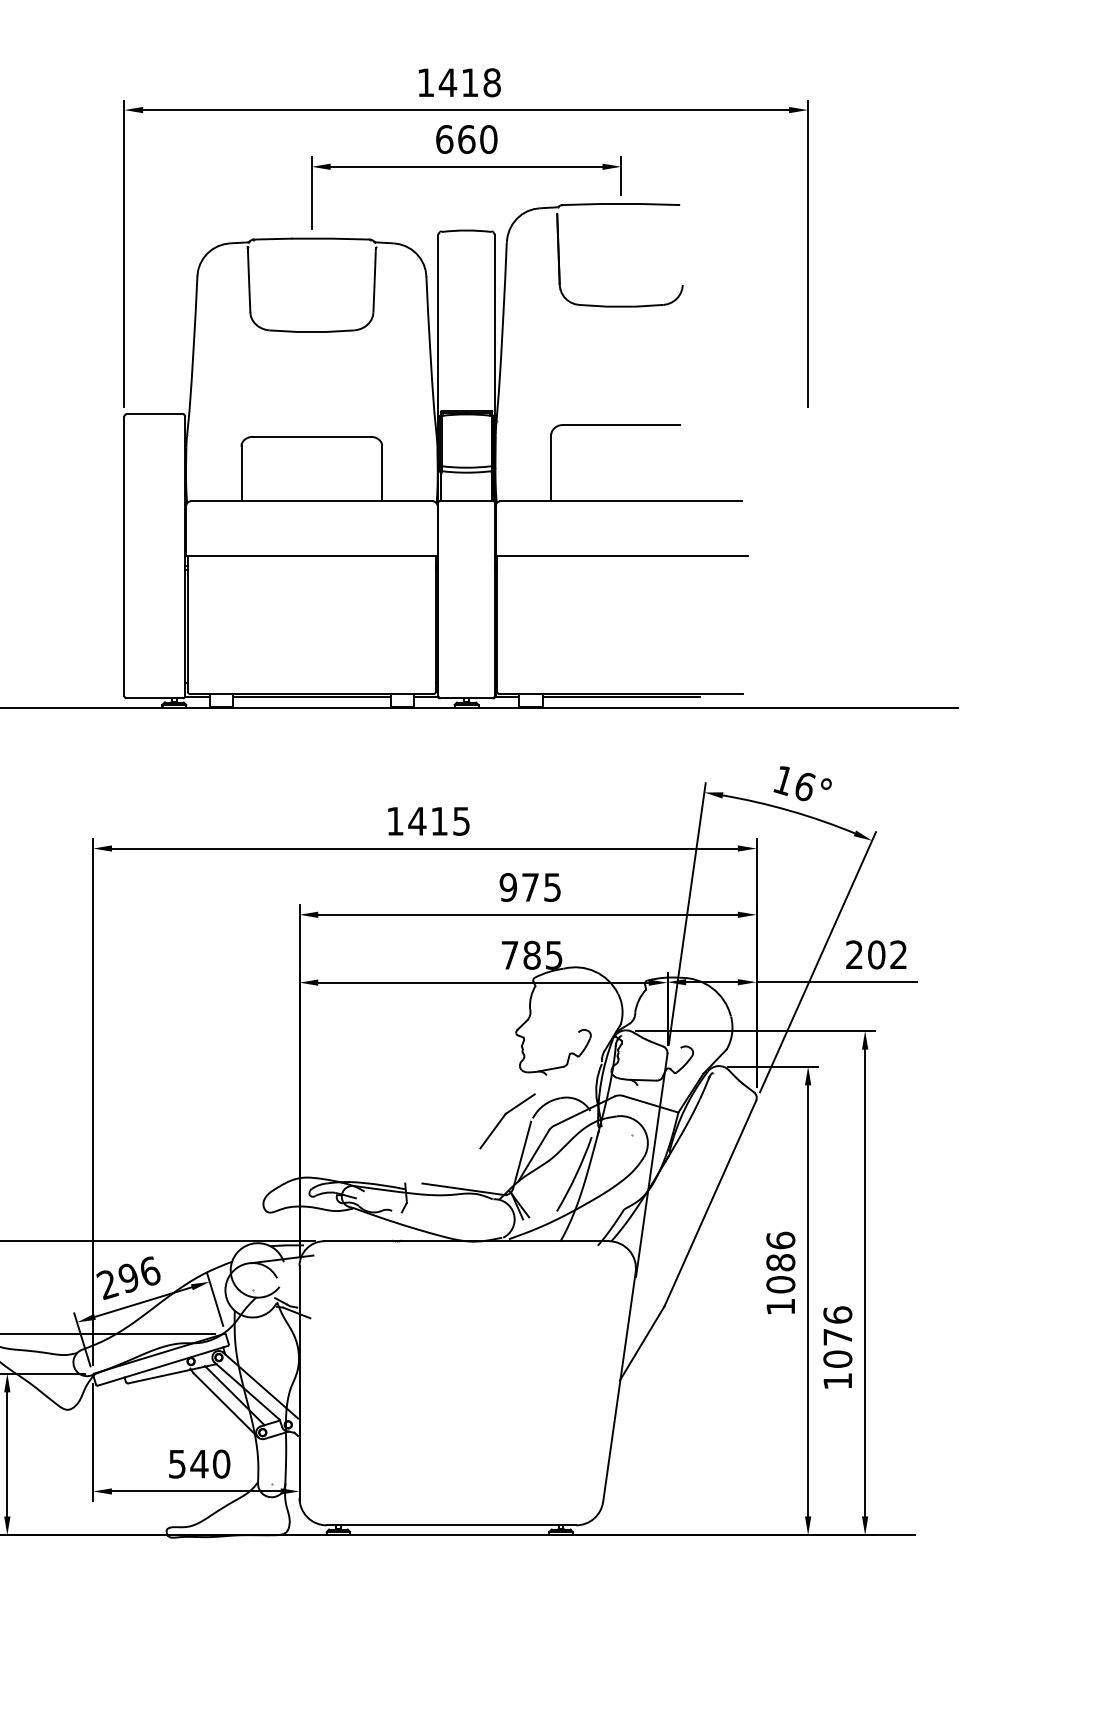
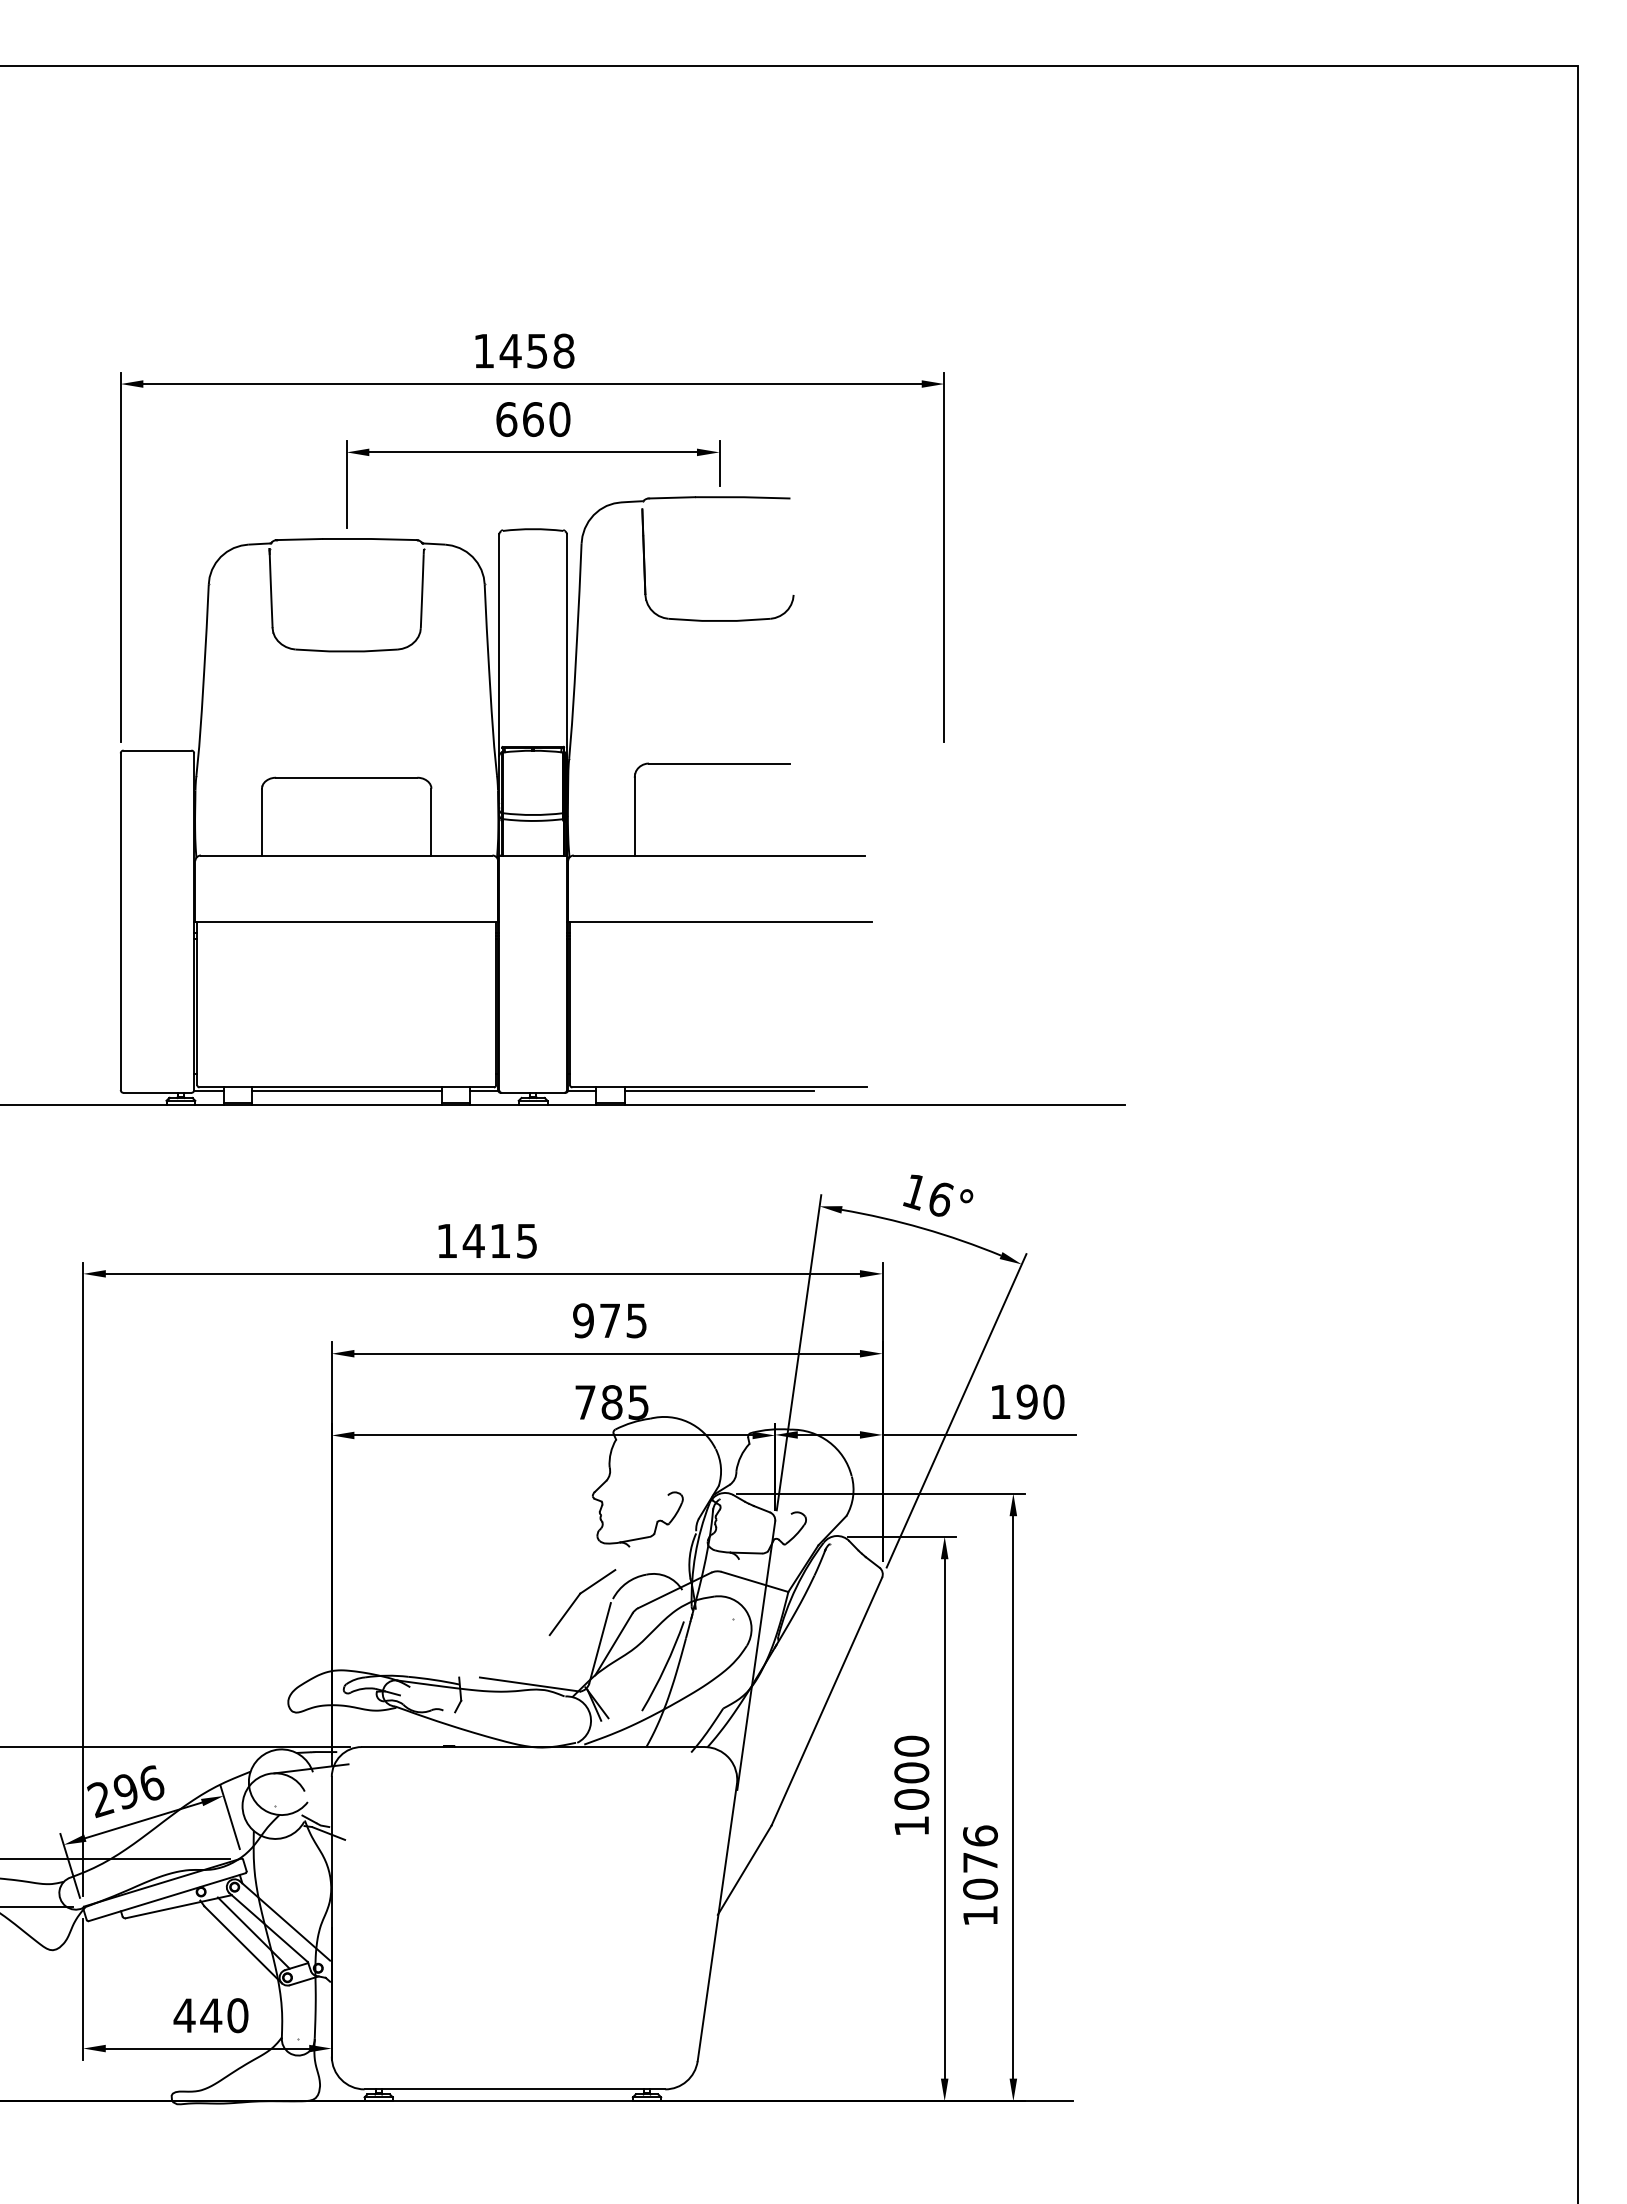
text: (470, 83) -> (537, 351), 1418 -> 1458
text: (876, 954) -> (1027, 1401), 202 -> 190
text: (780, 1251) -> (911, 1759), 1086 -> 1000
text: (177, 1464) -> (184, 2015), 540 -> 440

